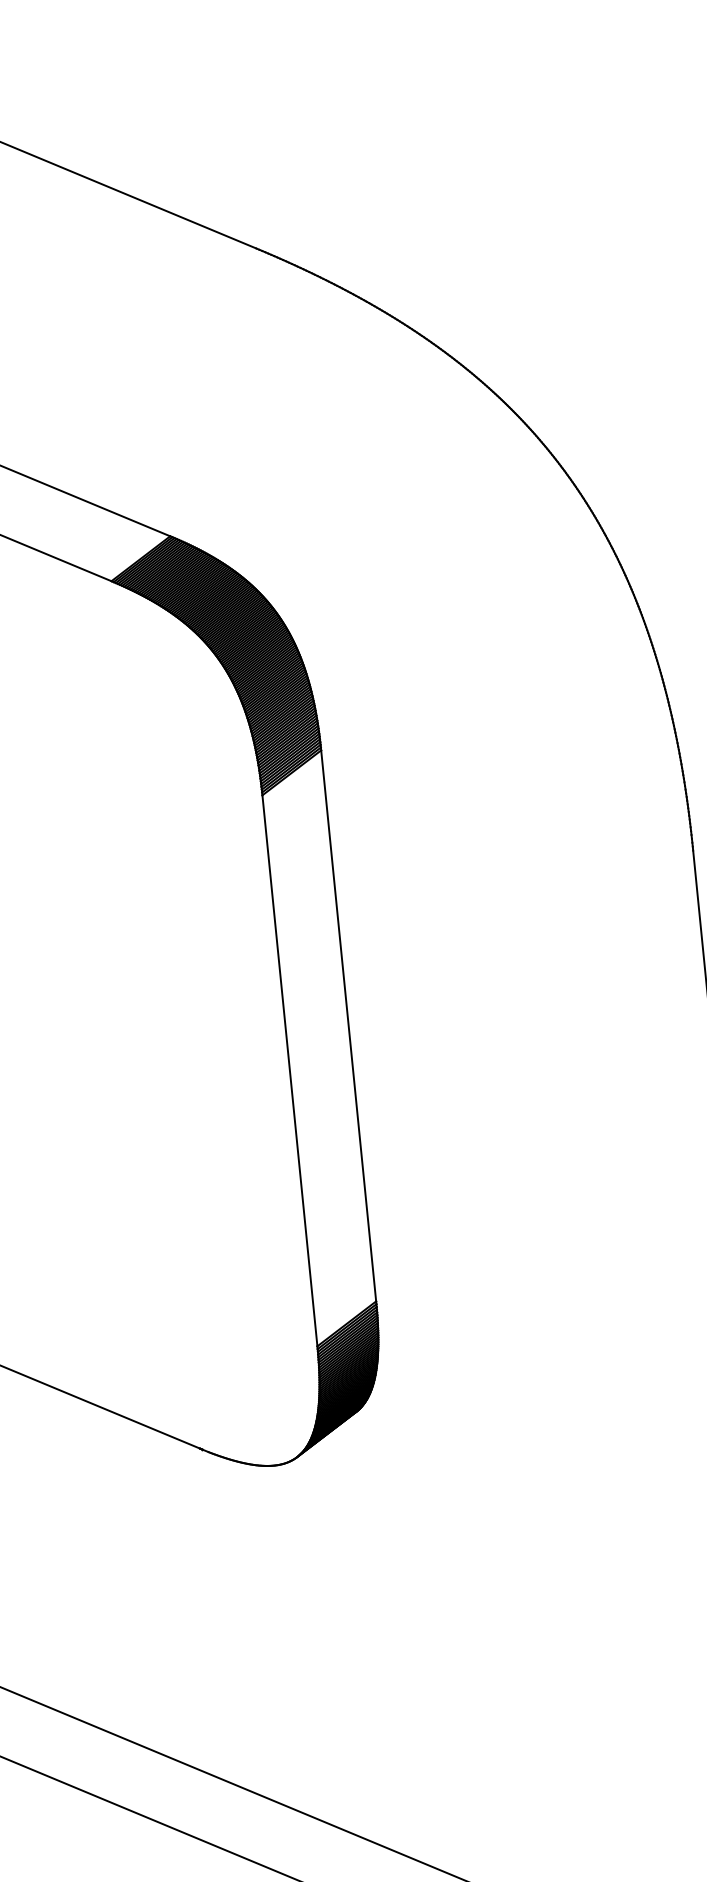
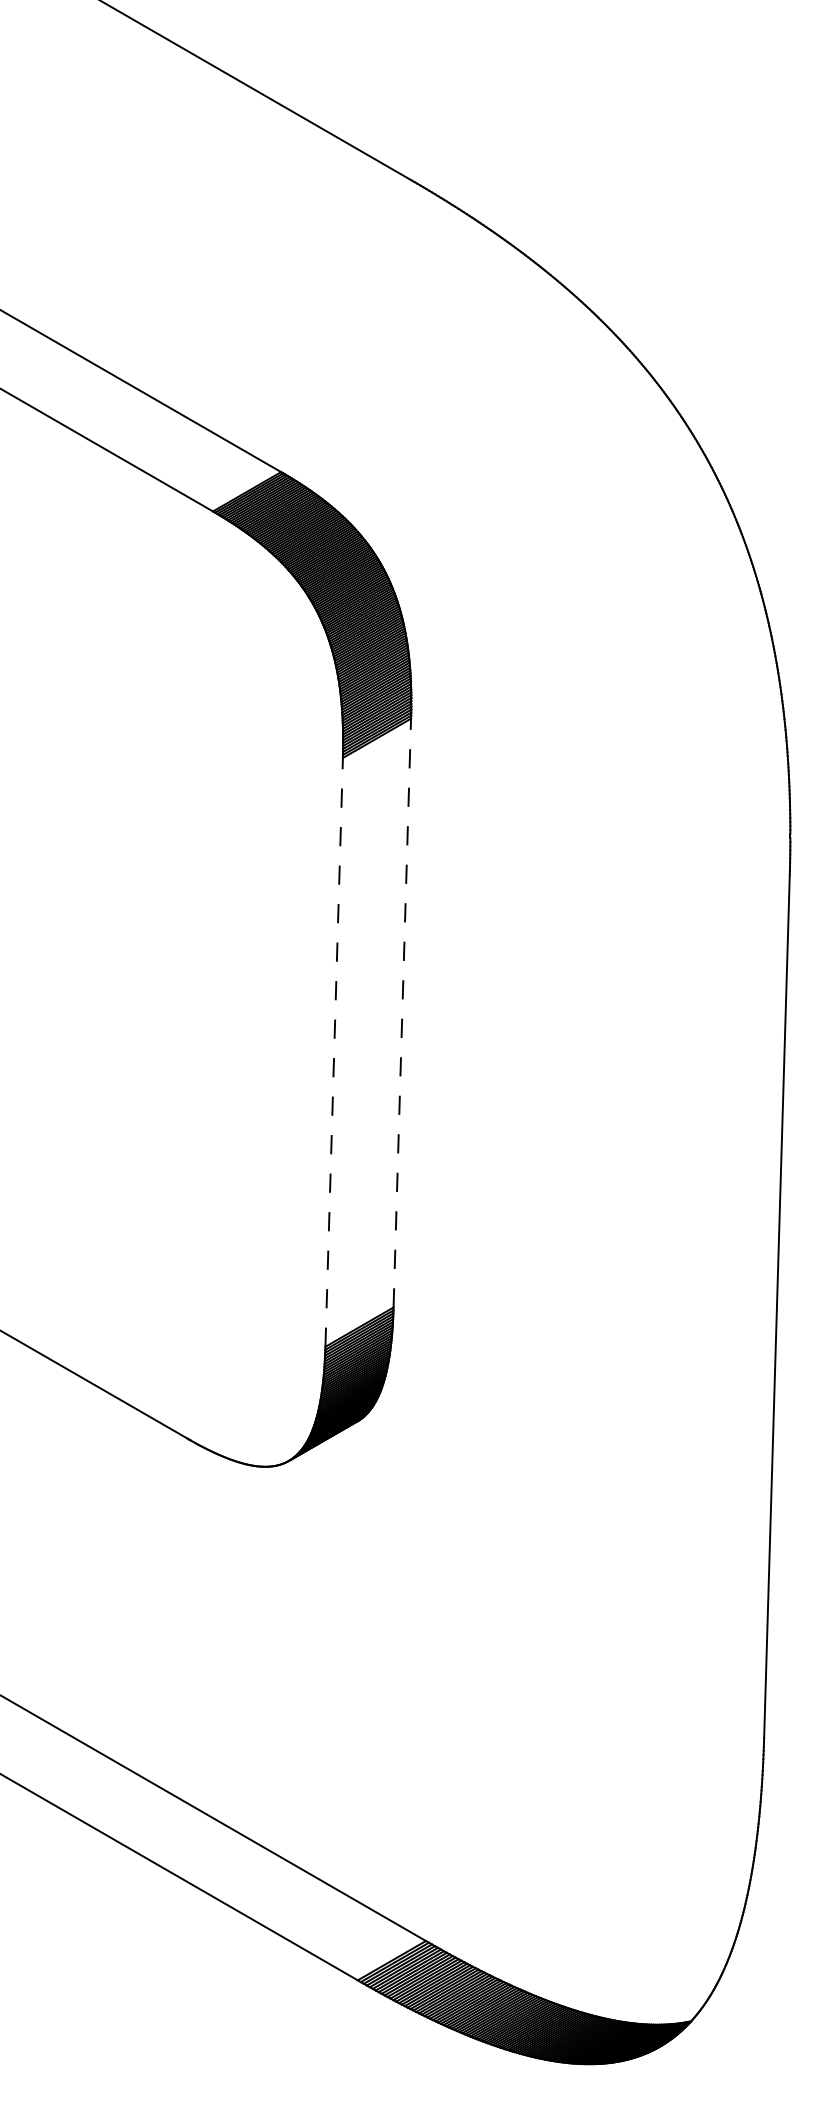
line: (348, 1026) -> (402, 1013), solid -> dashed
line: (290, 1070) -> (334, 1052), solid -> dashed

